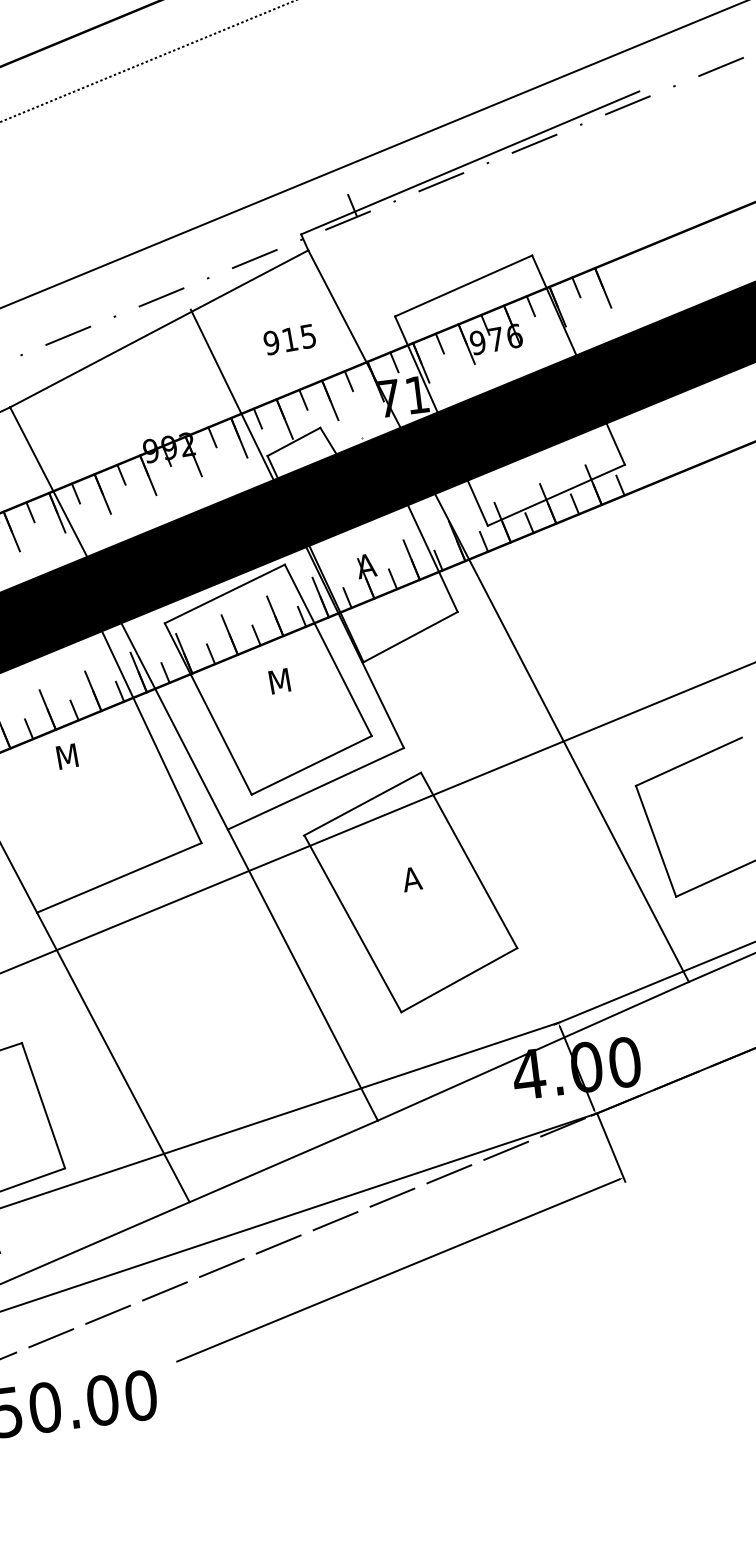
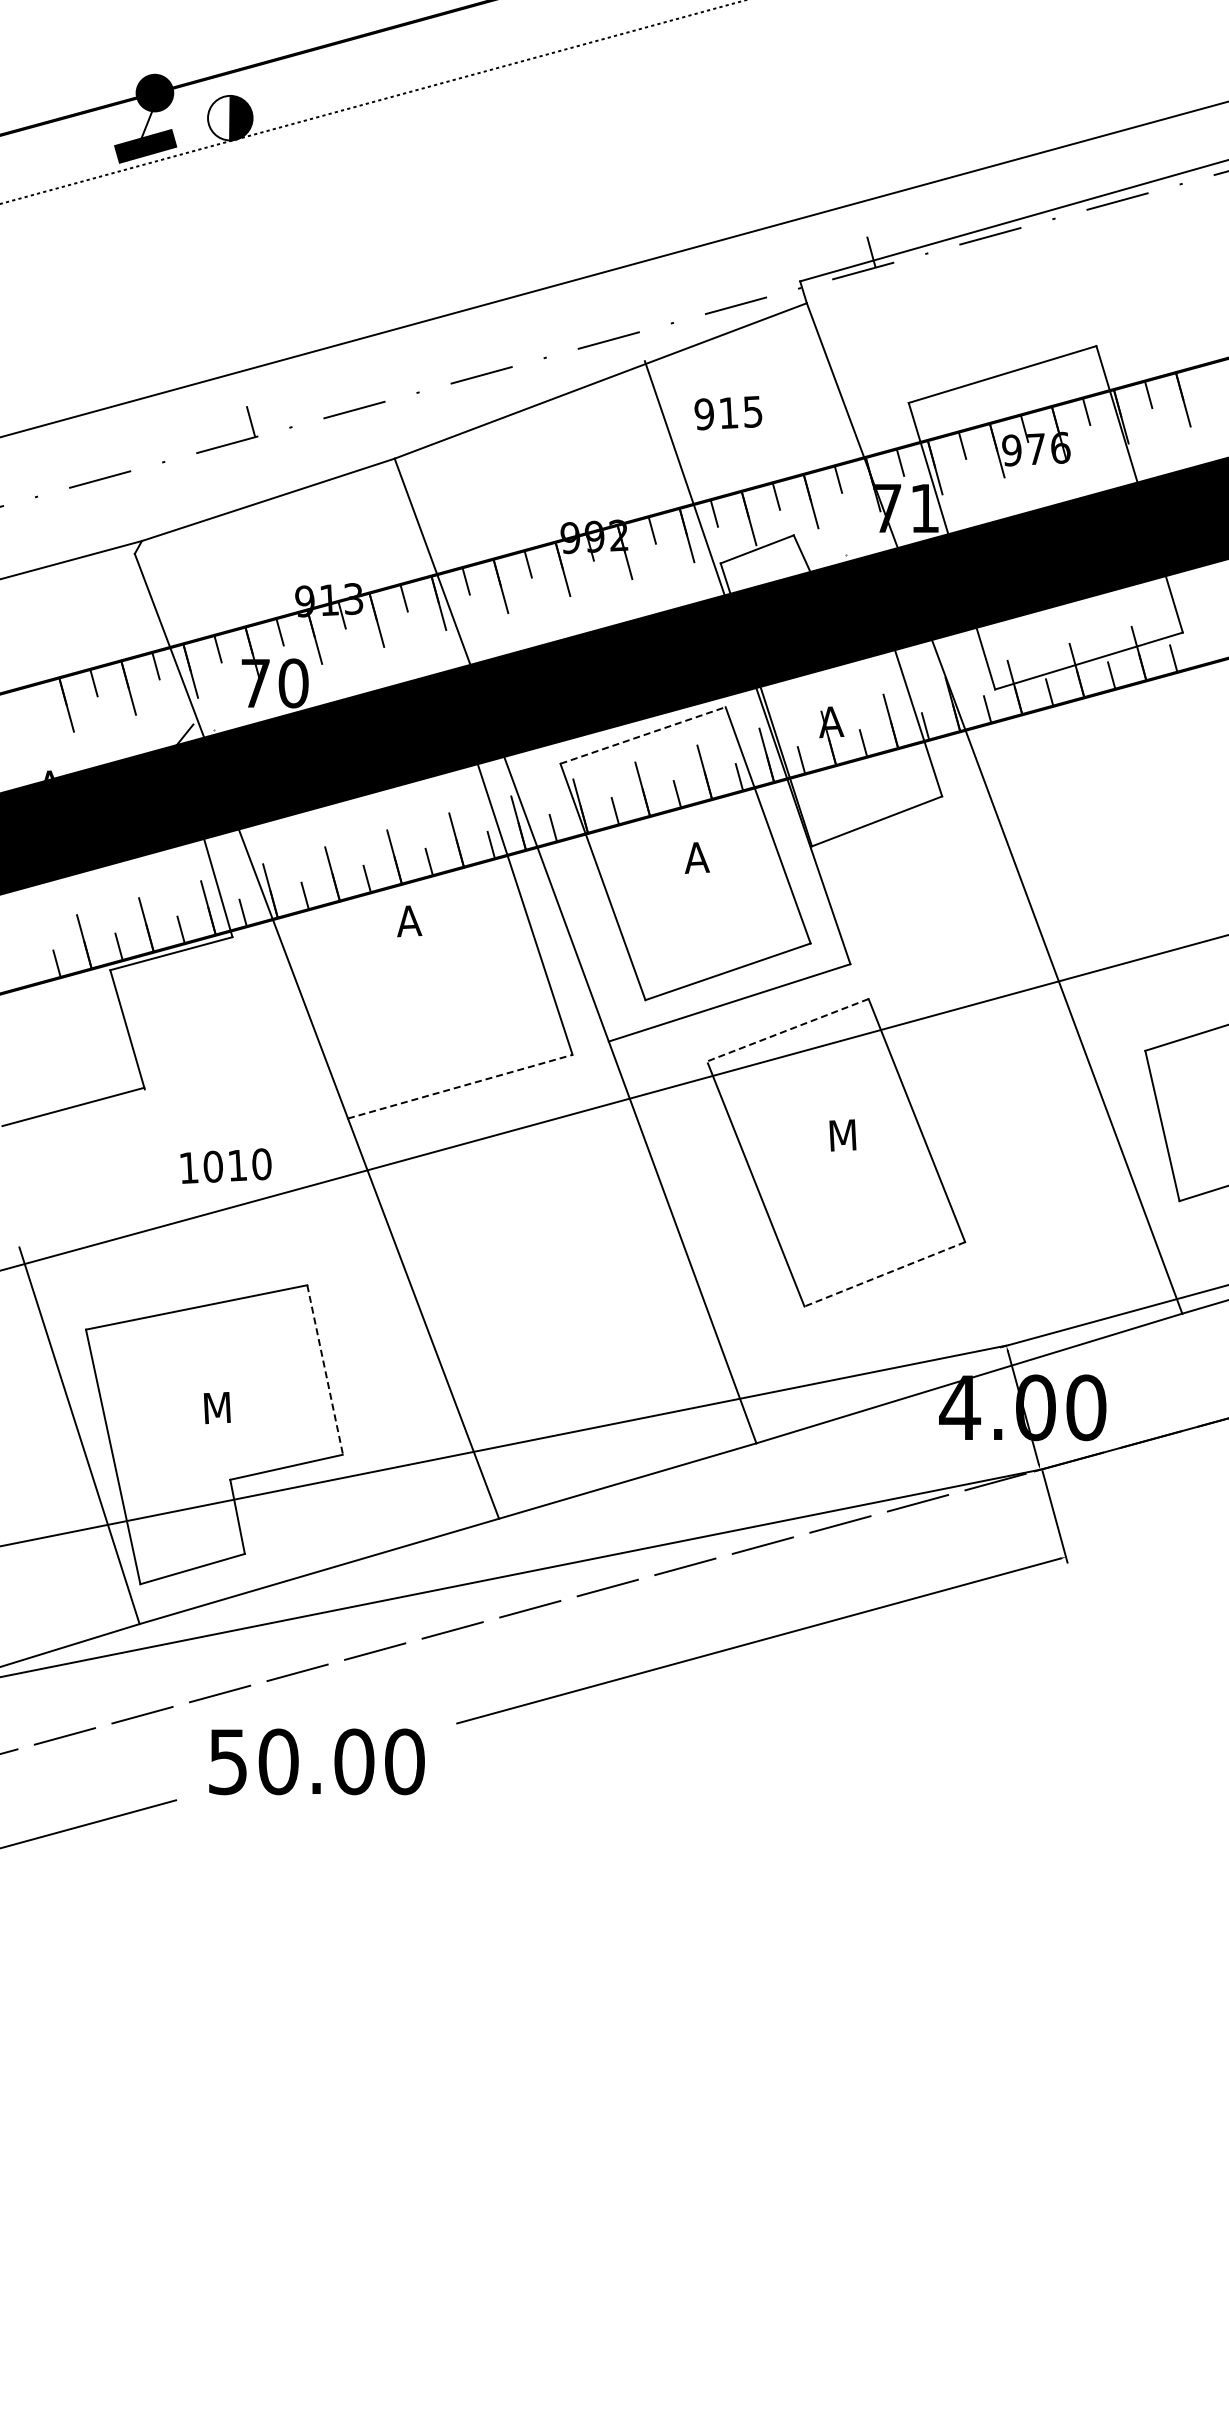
text: (289, 339) -> (728, 413), moved
line: (225, 593) -> (643, 735), solid -> dashed
text: (279, 681) -> (699, 857), M -> A
text: (66, 756) -> (411, 920), M -> A
line: (362, 804) -> (787, 1030), solid -> dashed
line: (119, 877) -> (460, 1086), solid -> dashed
text: (413, 878) -> (841, 1135), A -> M
line: (459, 980) -> (884, 1274), solid -> dashed
line: (43, 1105) -> (325, 1369), solid -> dashed

